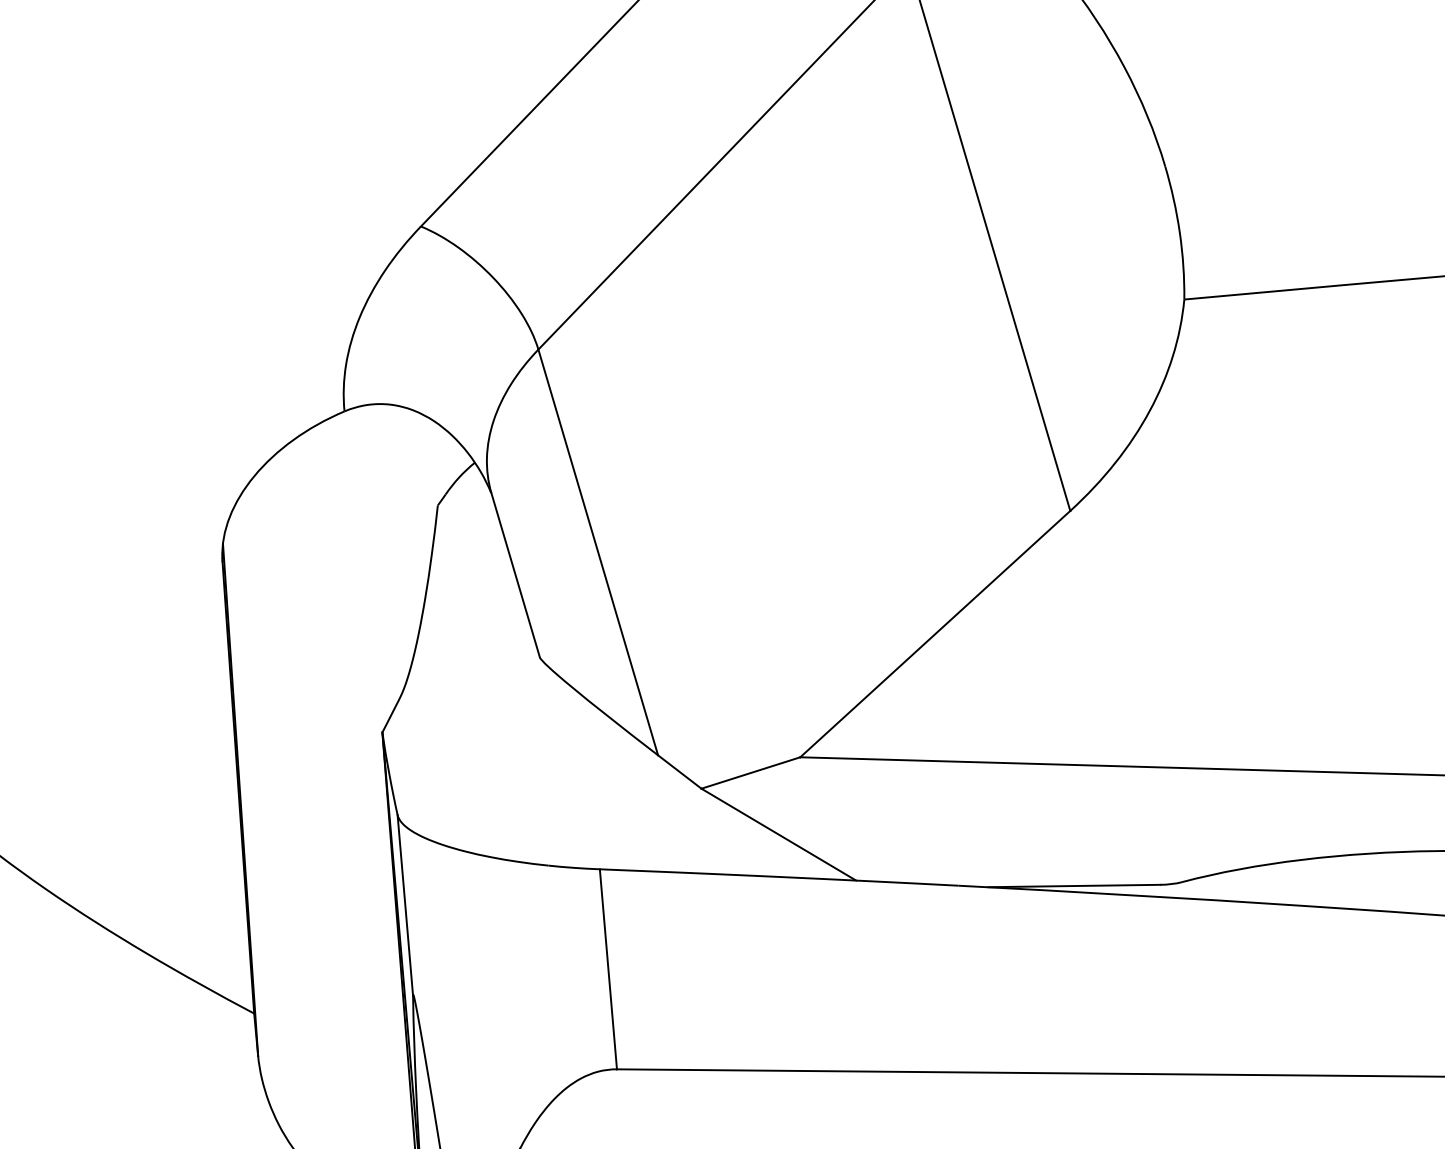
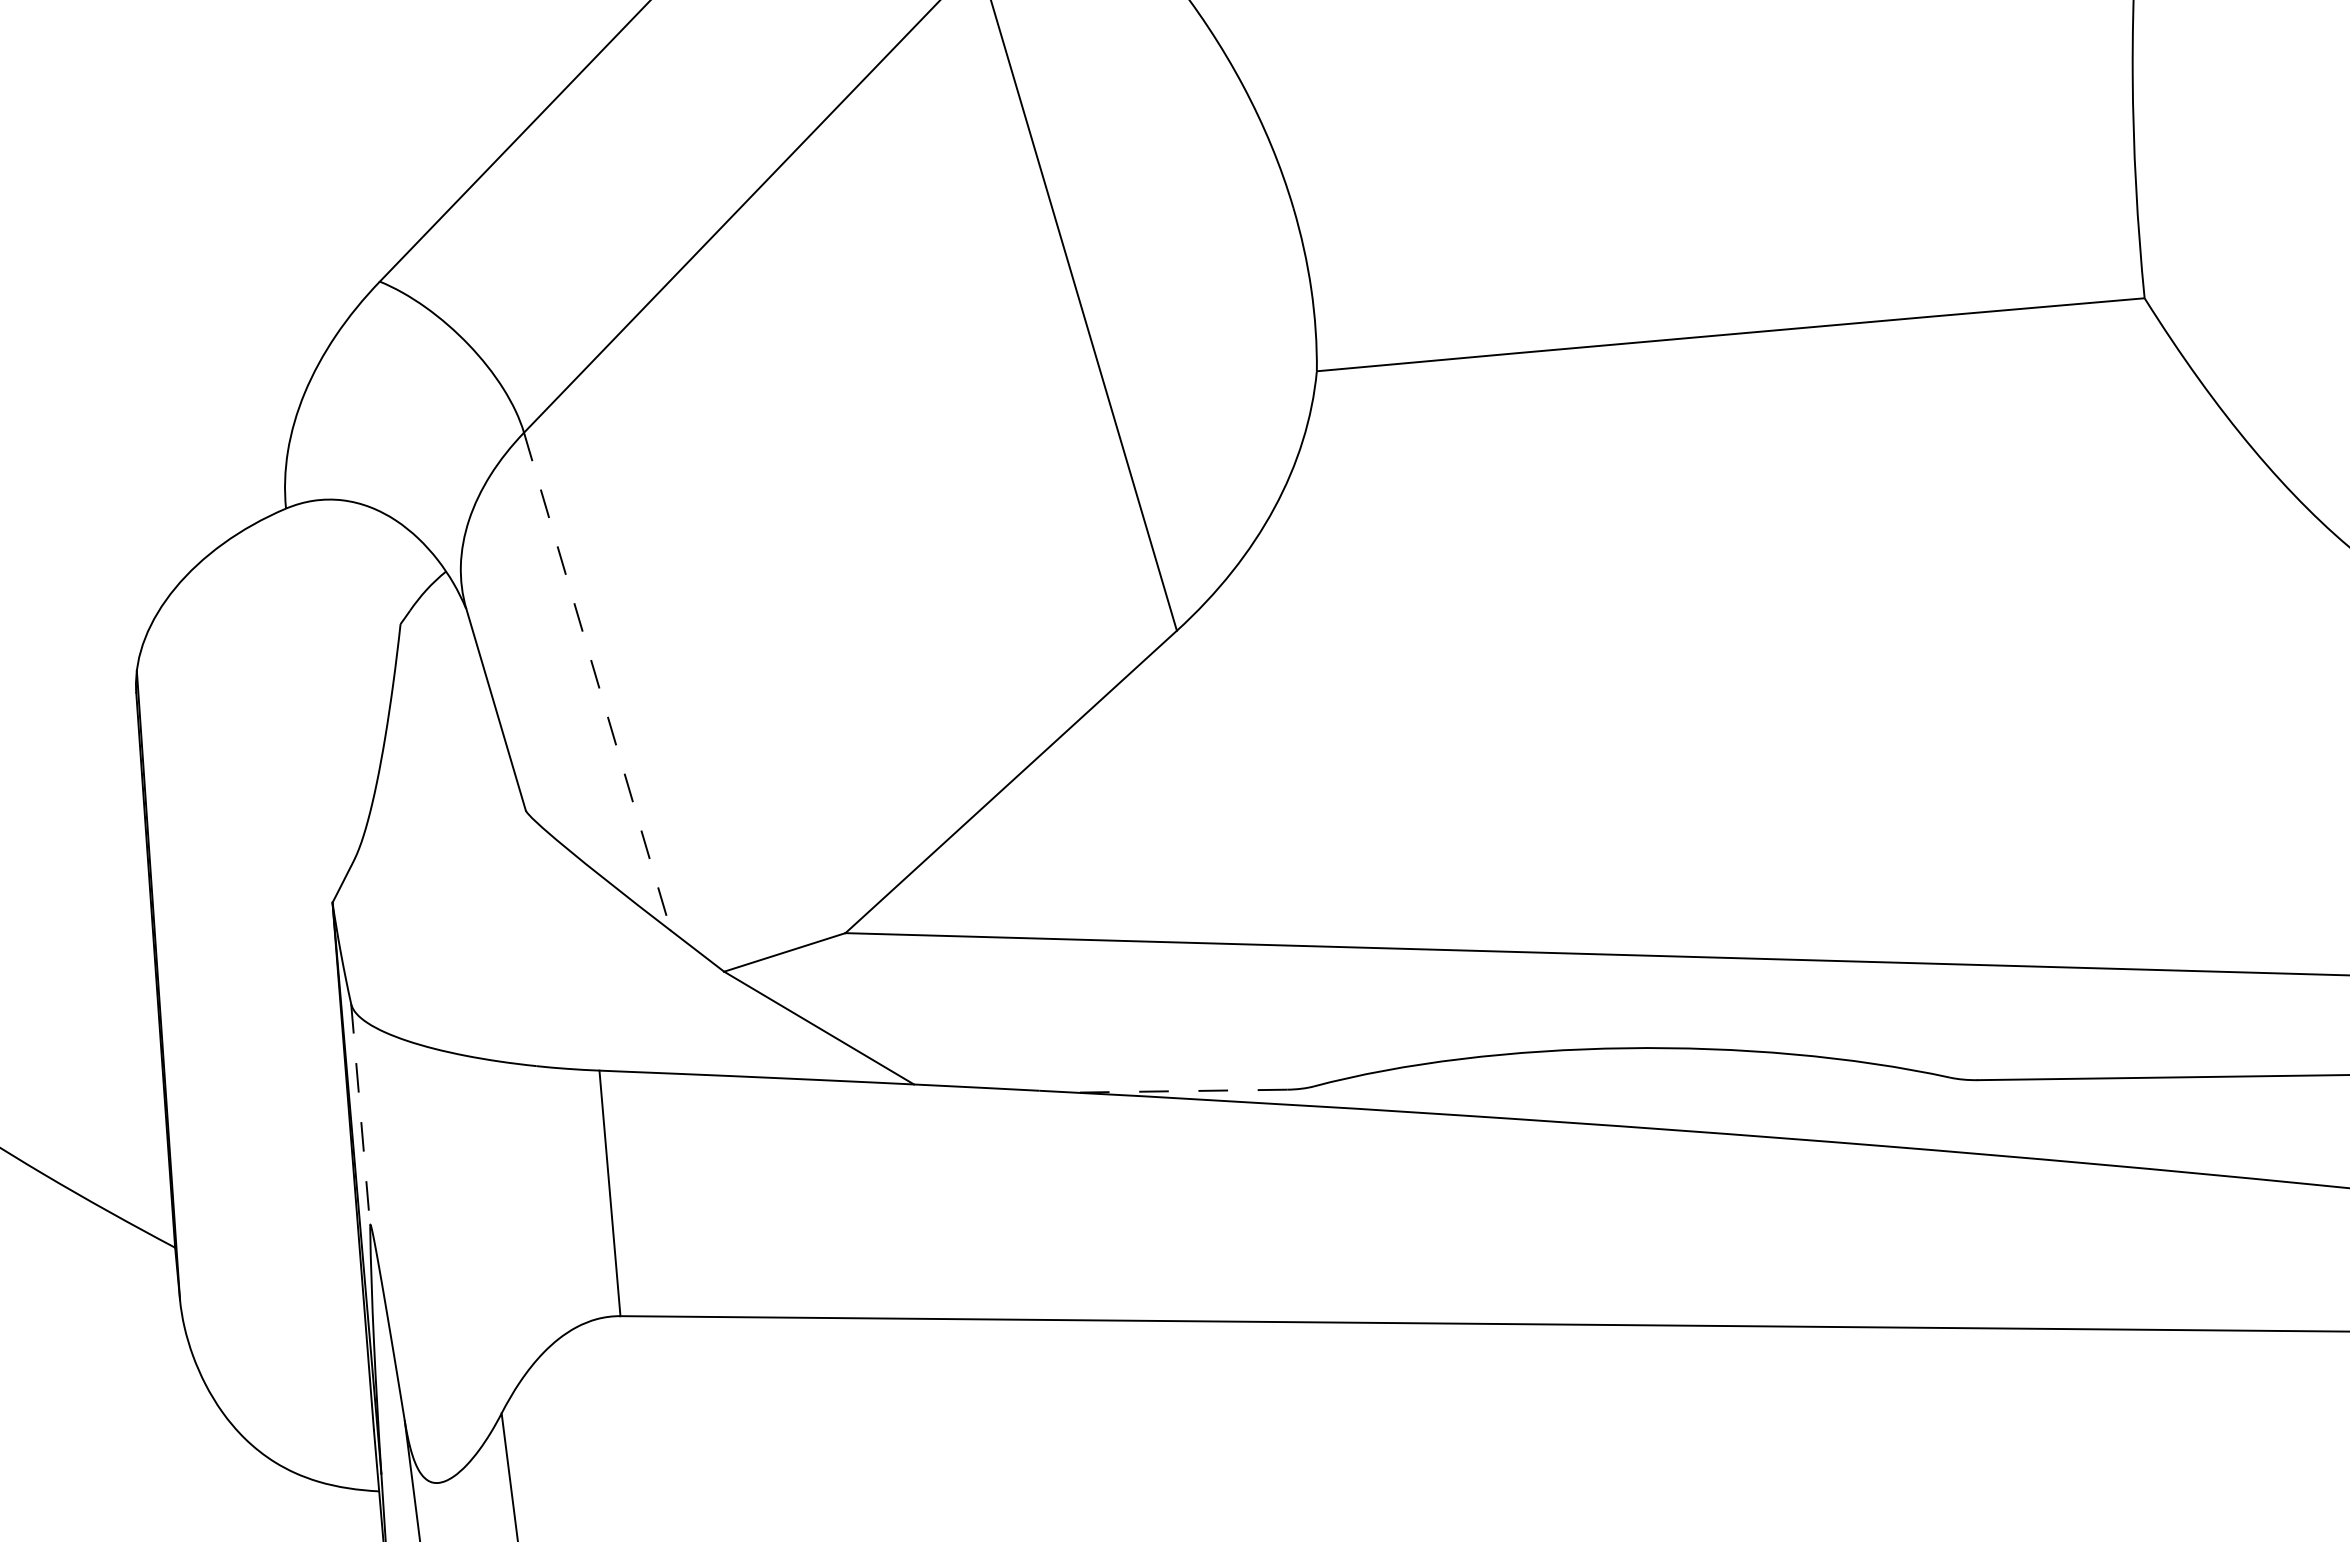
line: (598, 552) -> (597, 681), solid -> dashed
line: (1074, 886) -> (1181, 1091), solid -> dashed
line: (405, 905) -> (360, 1115), solid -> dashed

